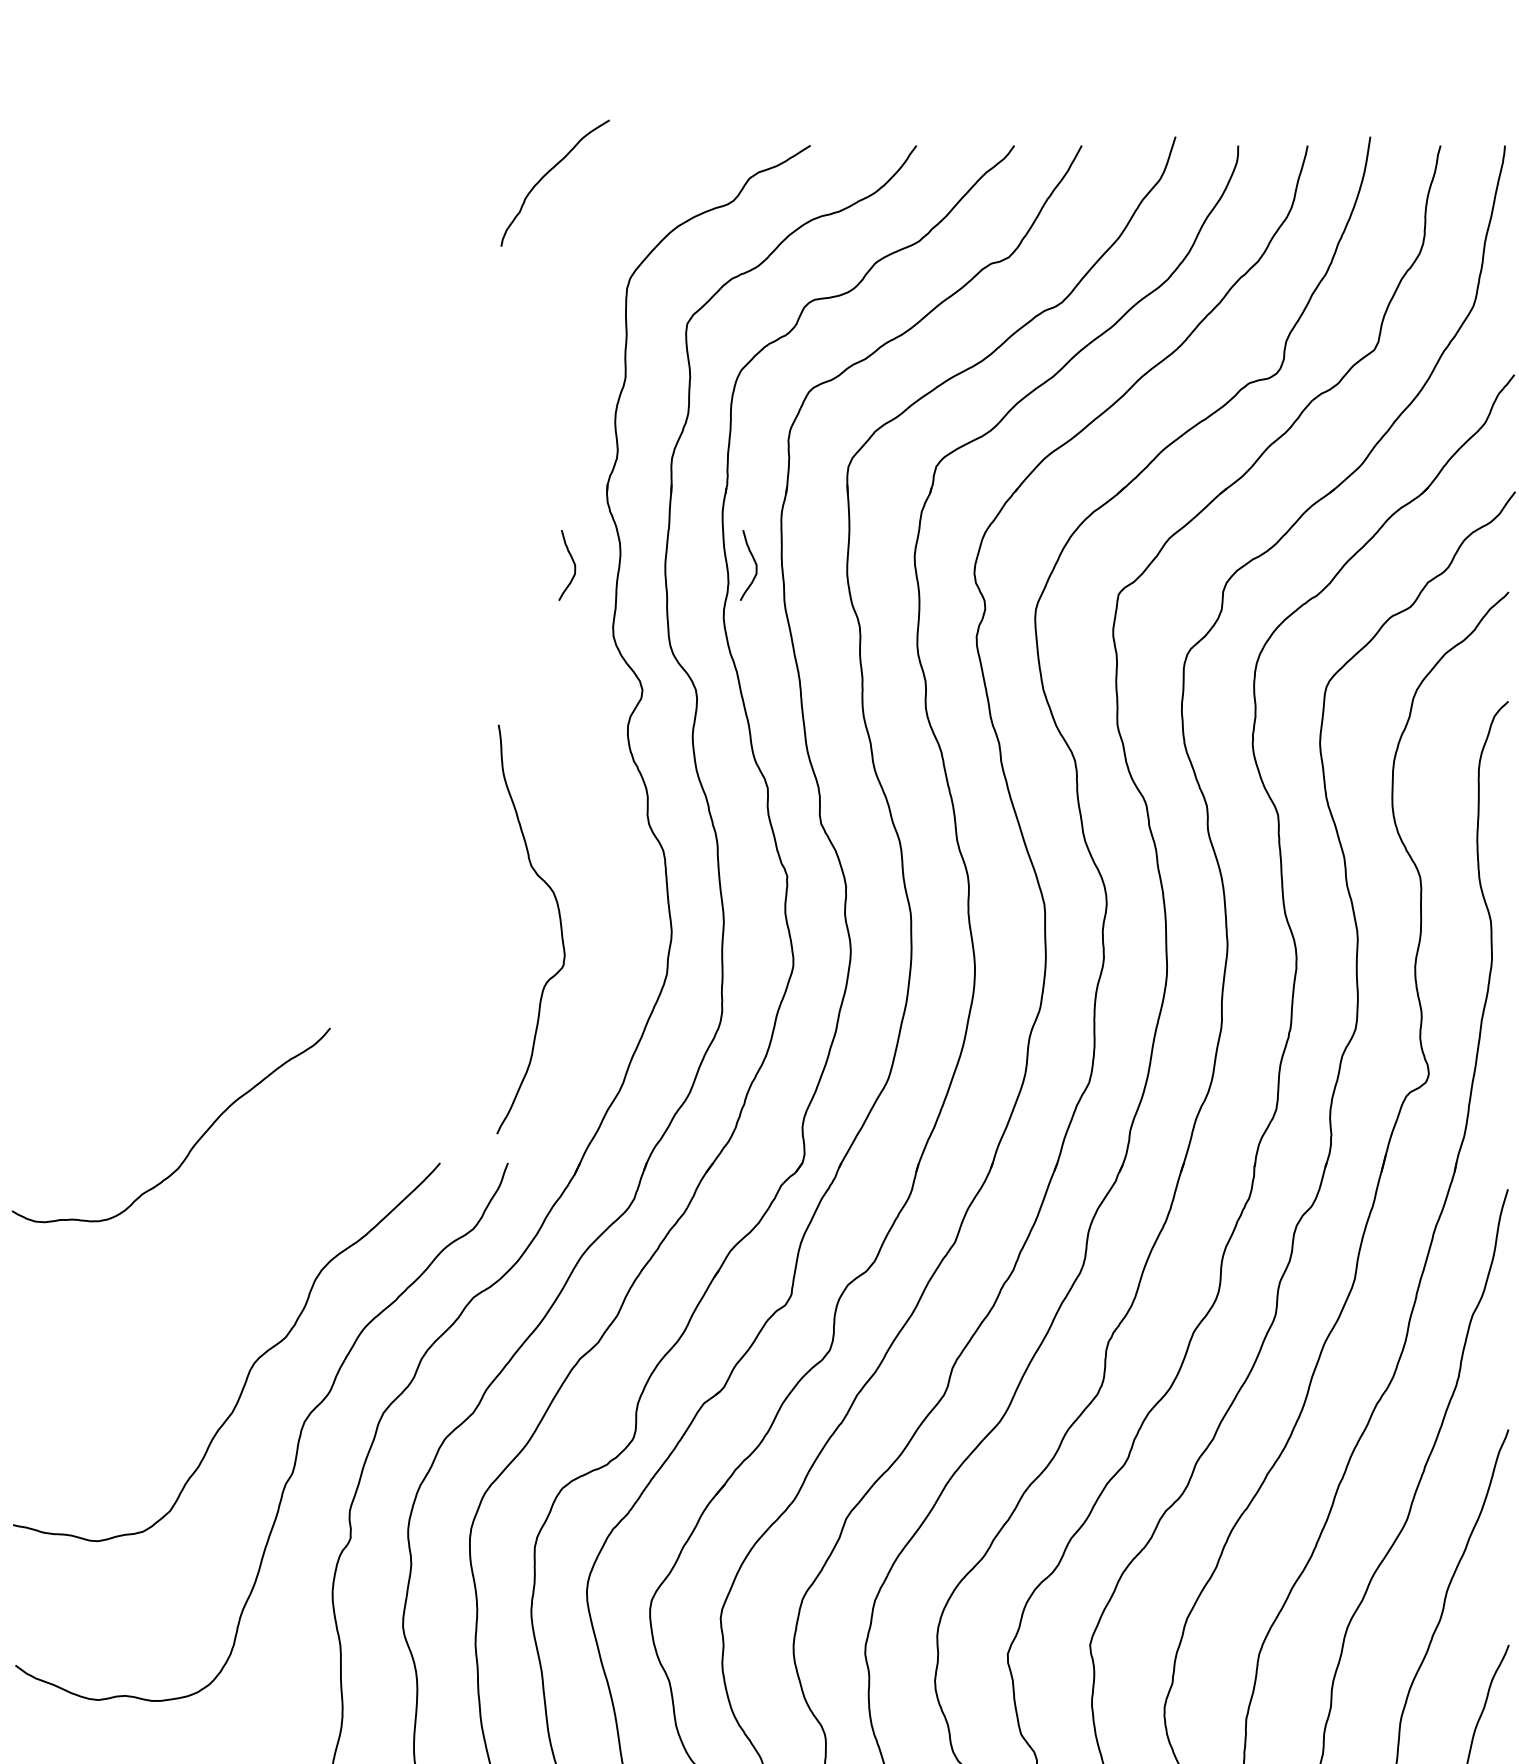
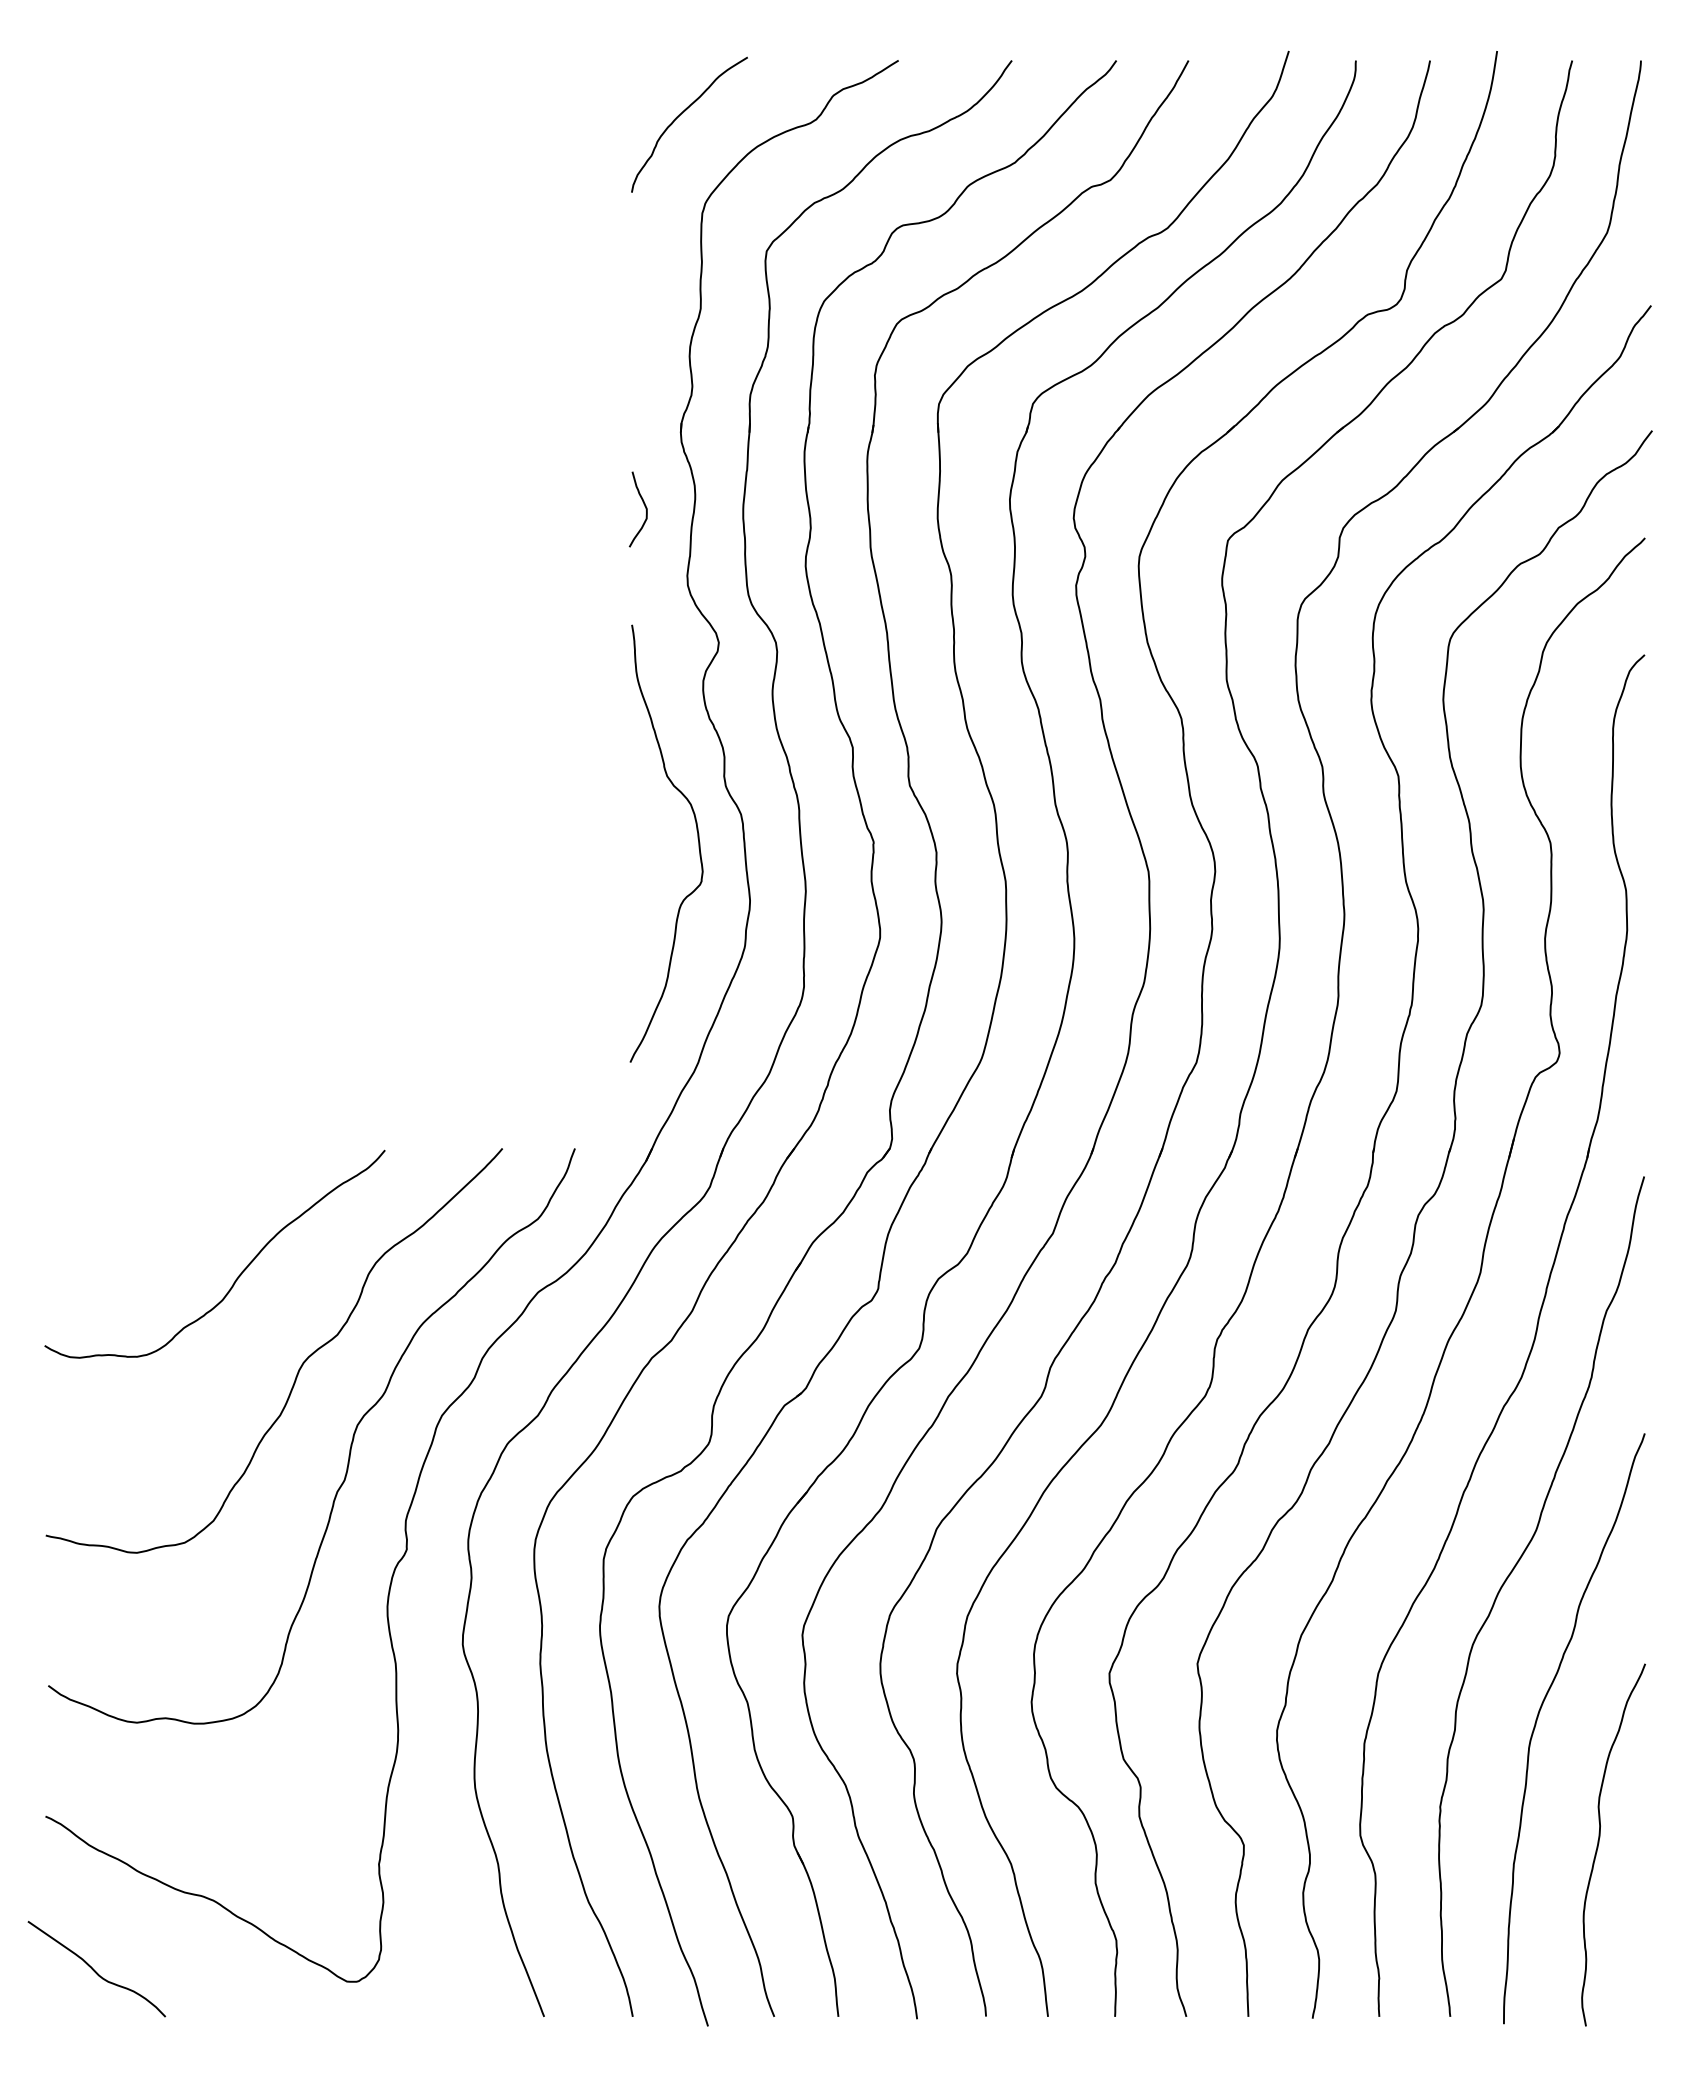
curve: (546, 174) -> (680, 115), moved
curve: (754, 562) -> (838, 506), removed
curve: (559, 924) -> (697, 838), moved
curve: (196, 1141) -> (241, 1271), moved

